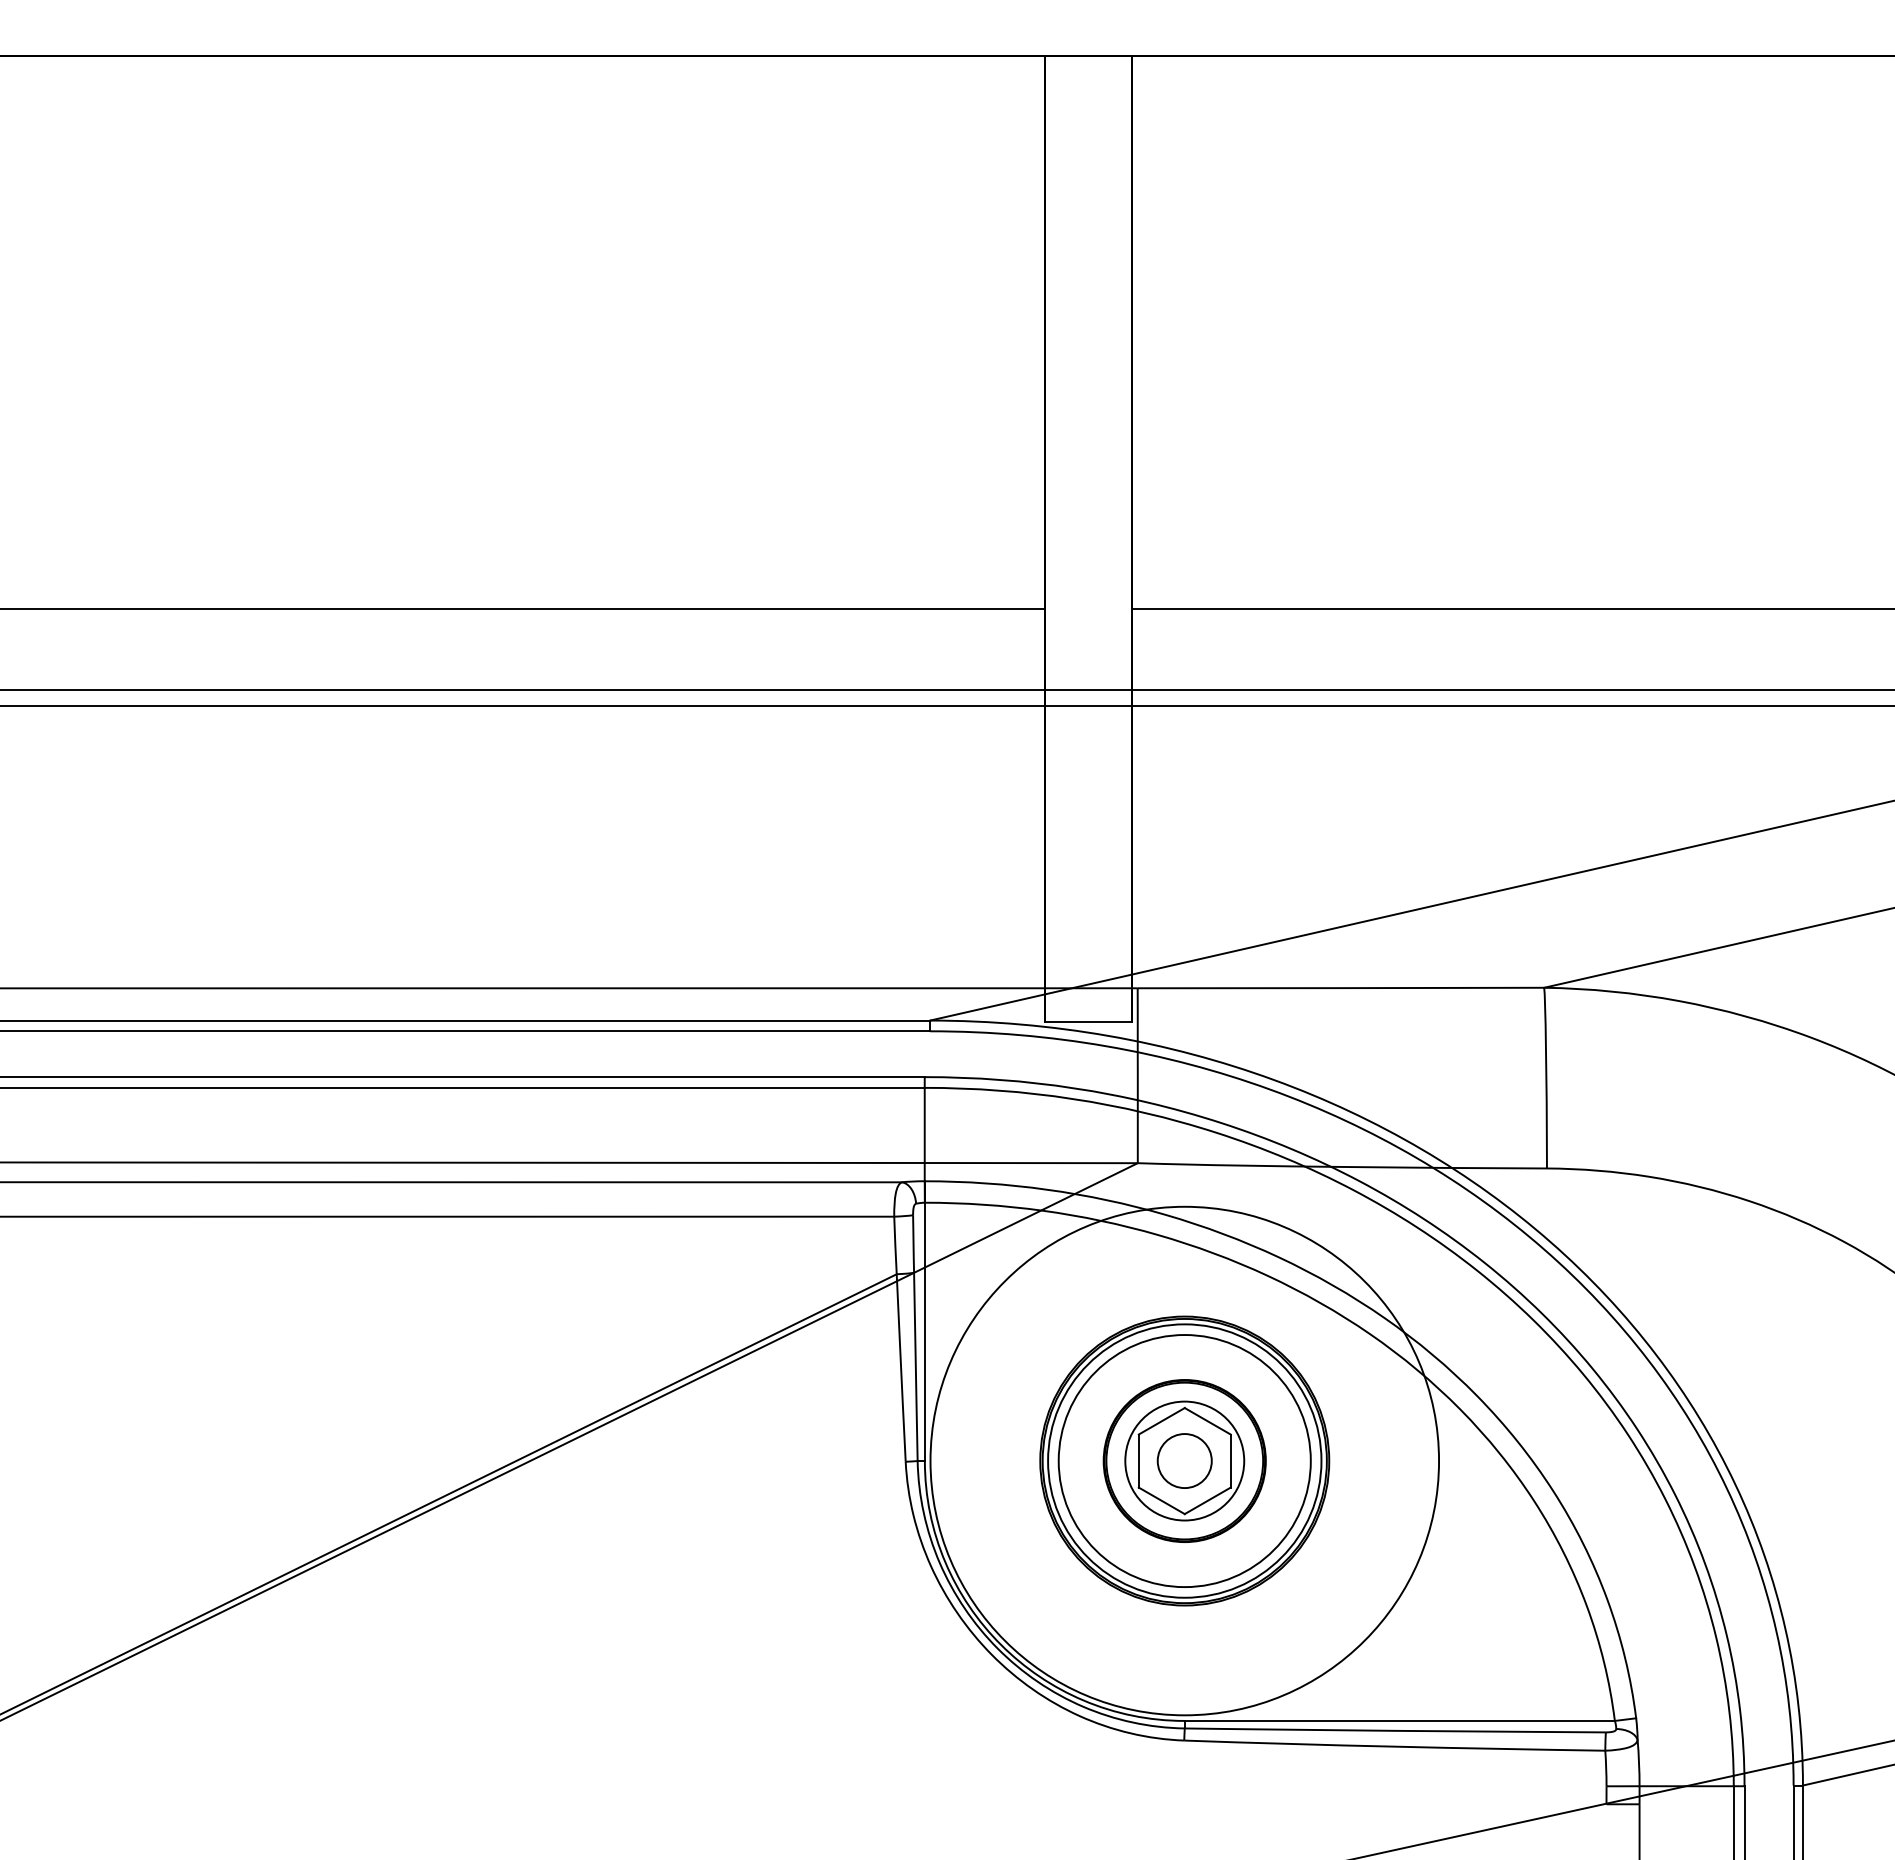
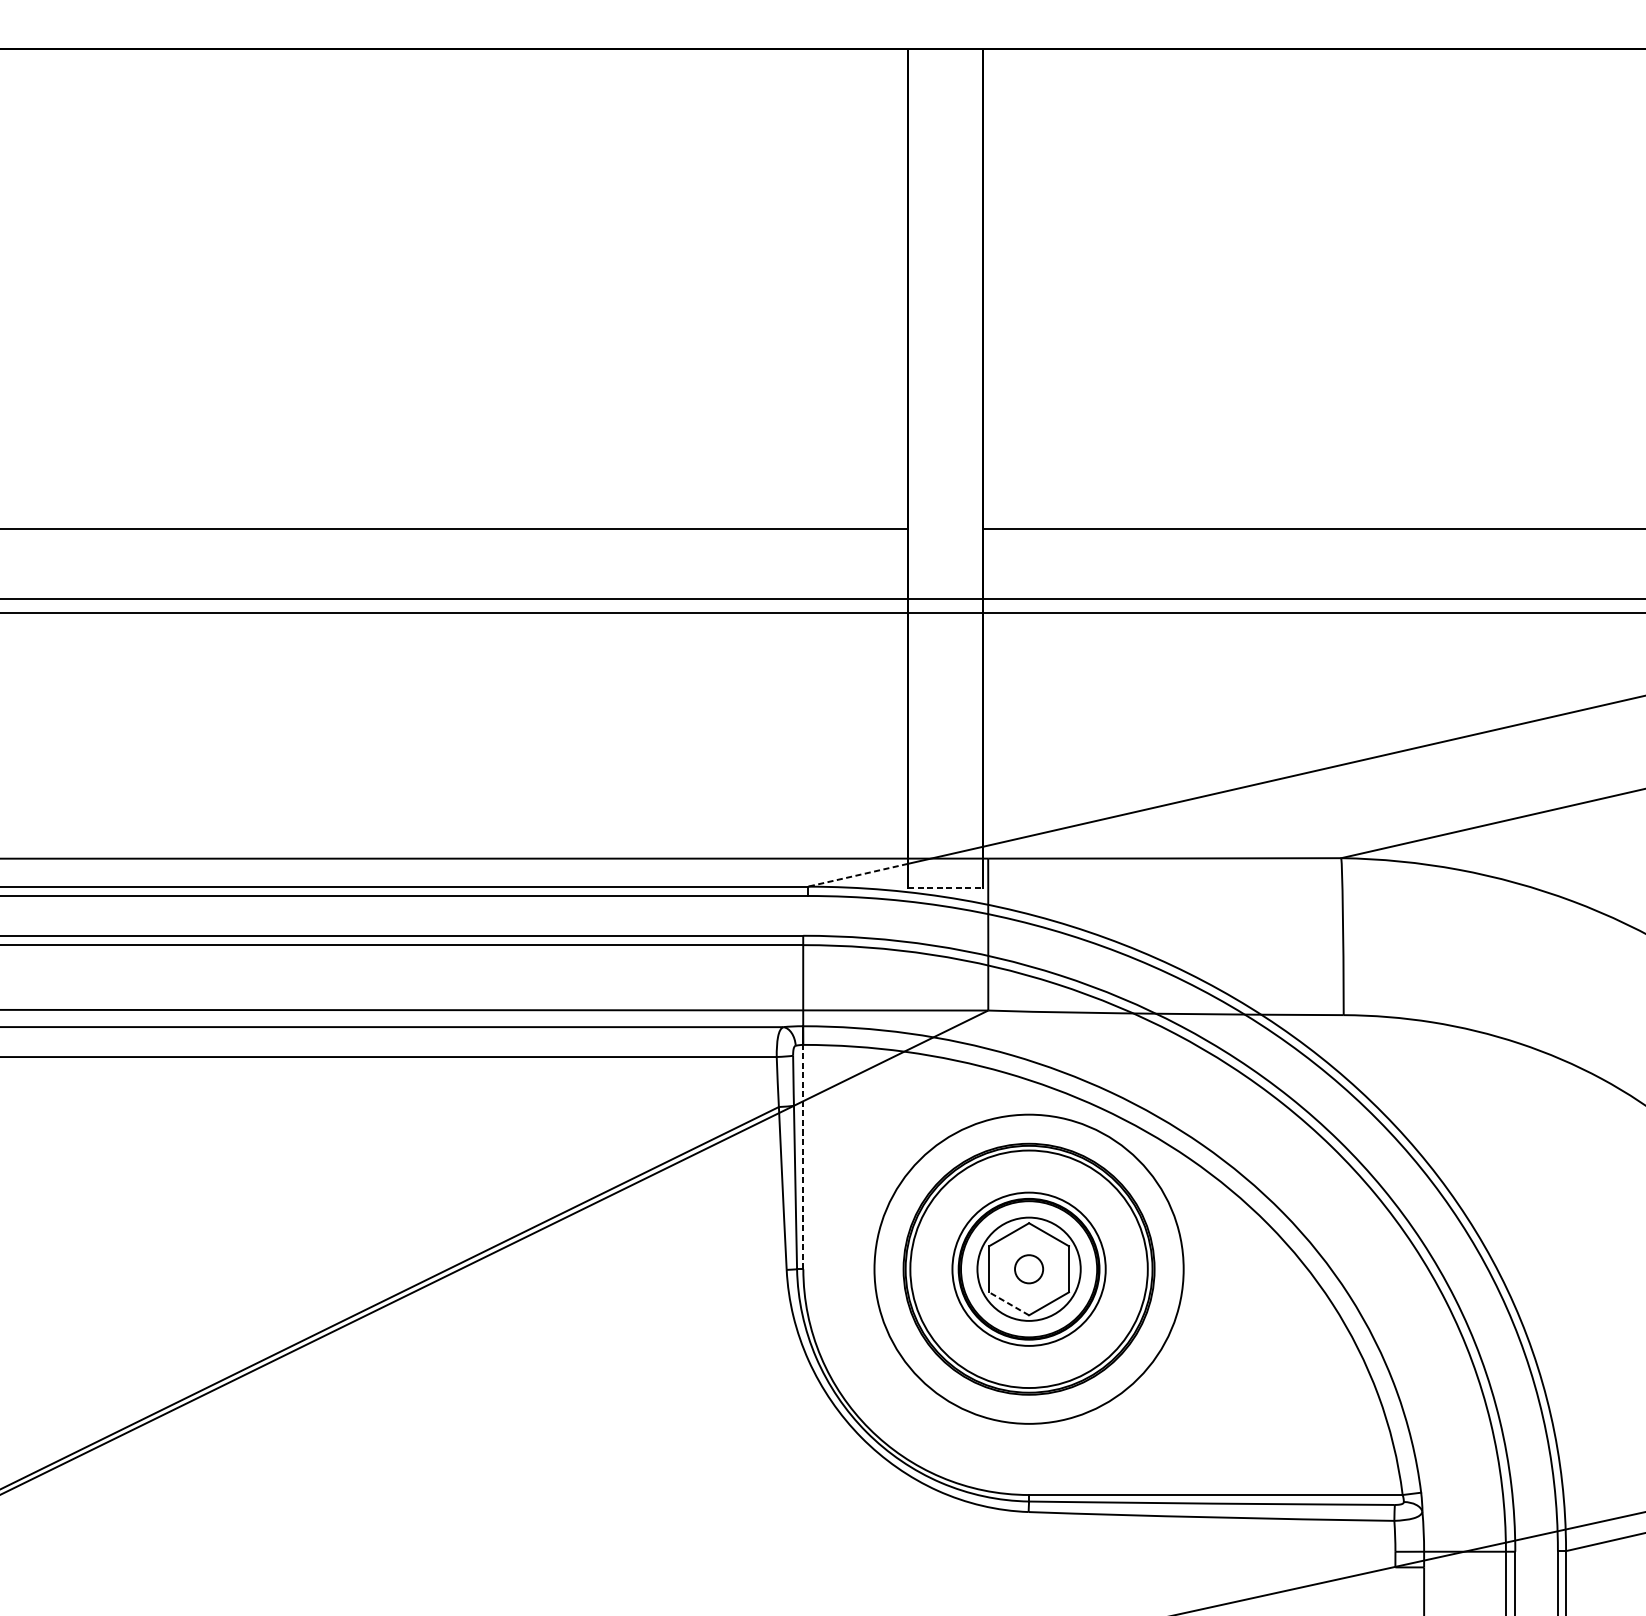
line: (987, 1007) -> (857, 875), solid -> dashed
line: (1089, 1021) -> (946, 887), solid -> dashed
line: (924, 1331) -> (803, 1156), solid -> dashed
circle: (1184, 1460) -> (1028, 1268), size x0.7
circle: (1184, 1461) -> (1028, 1269), size x0.6
circle: (1184, 1461) -> (1028, 1269), size x0.7
line: (1161, 1500) -> (1008, 1303), solid -> dashed

